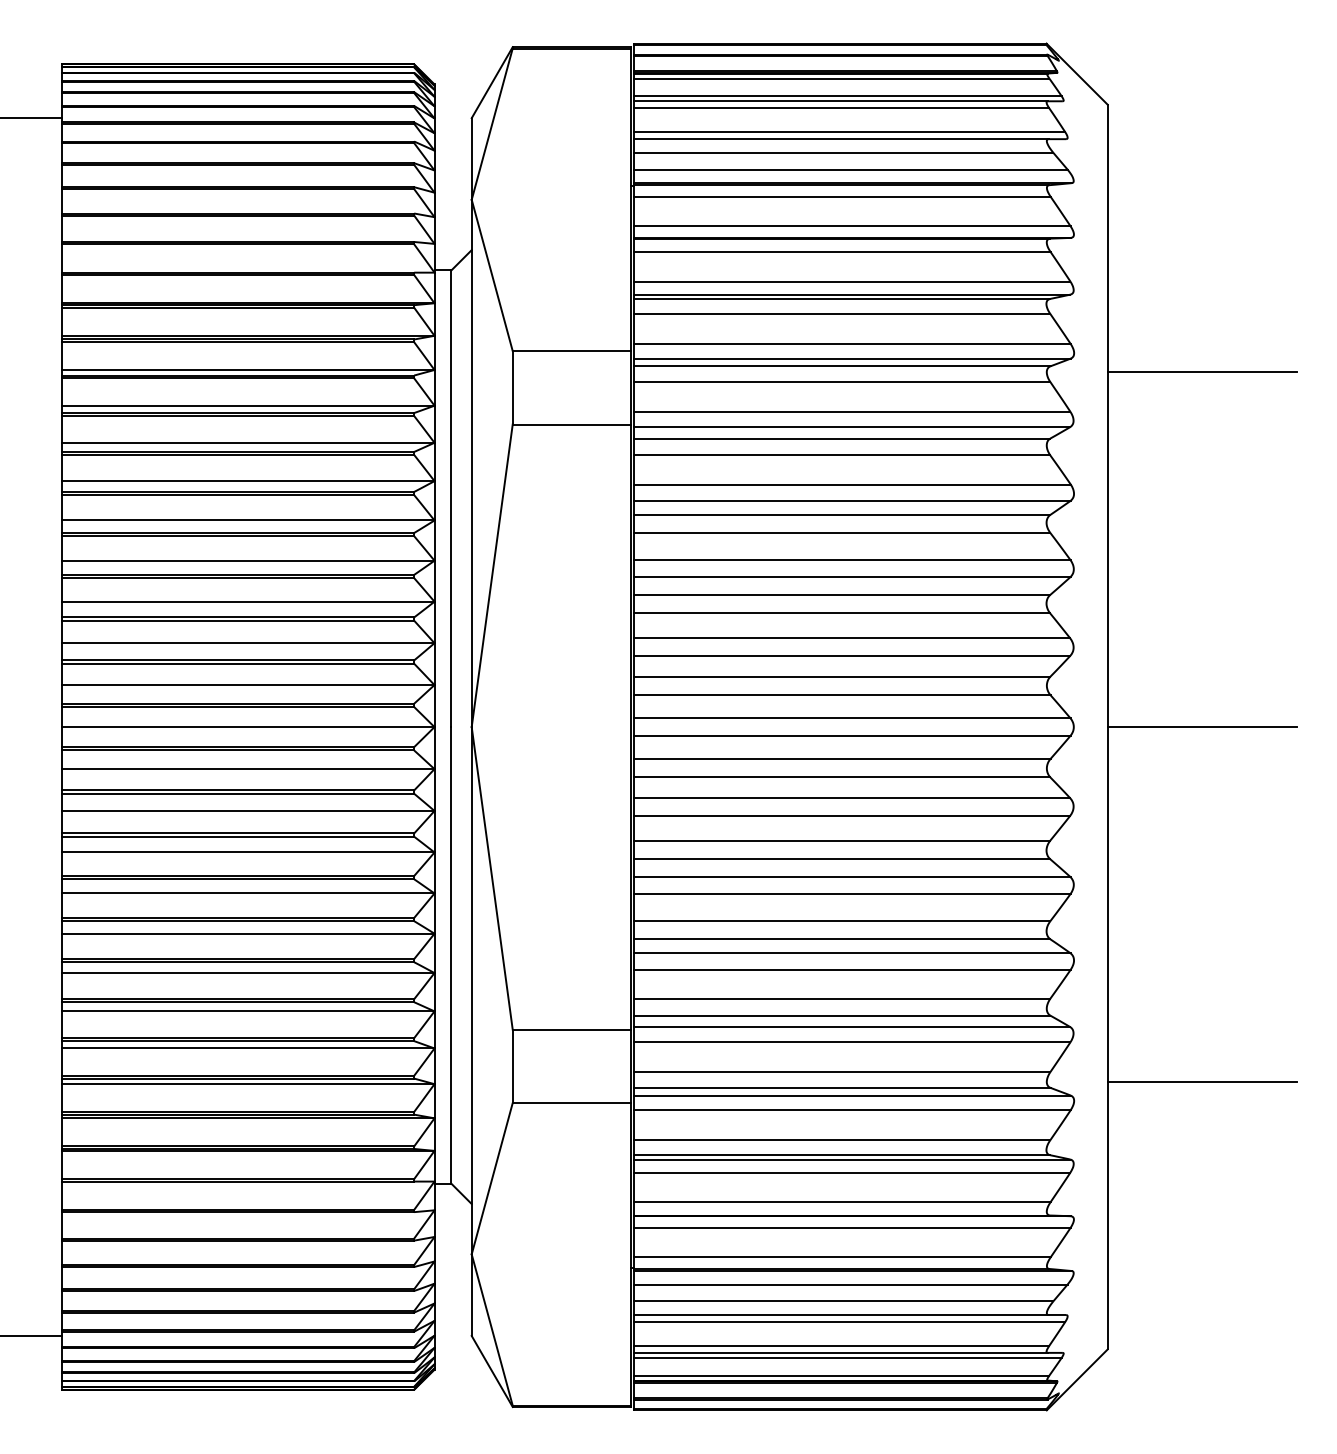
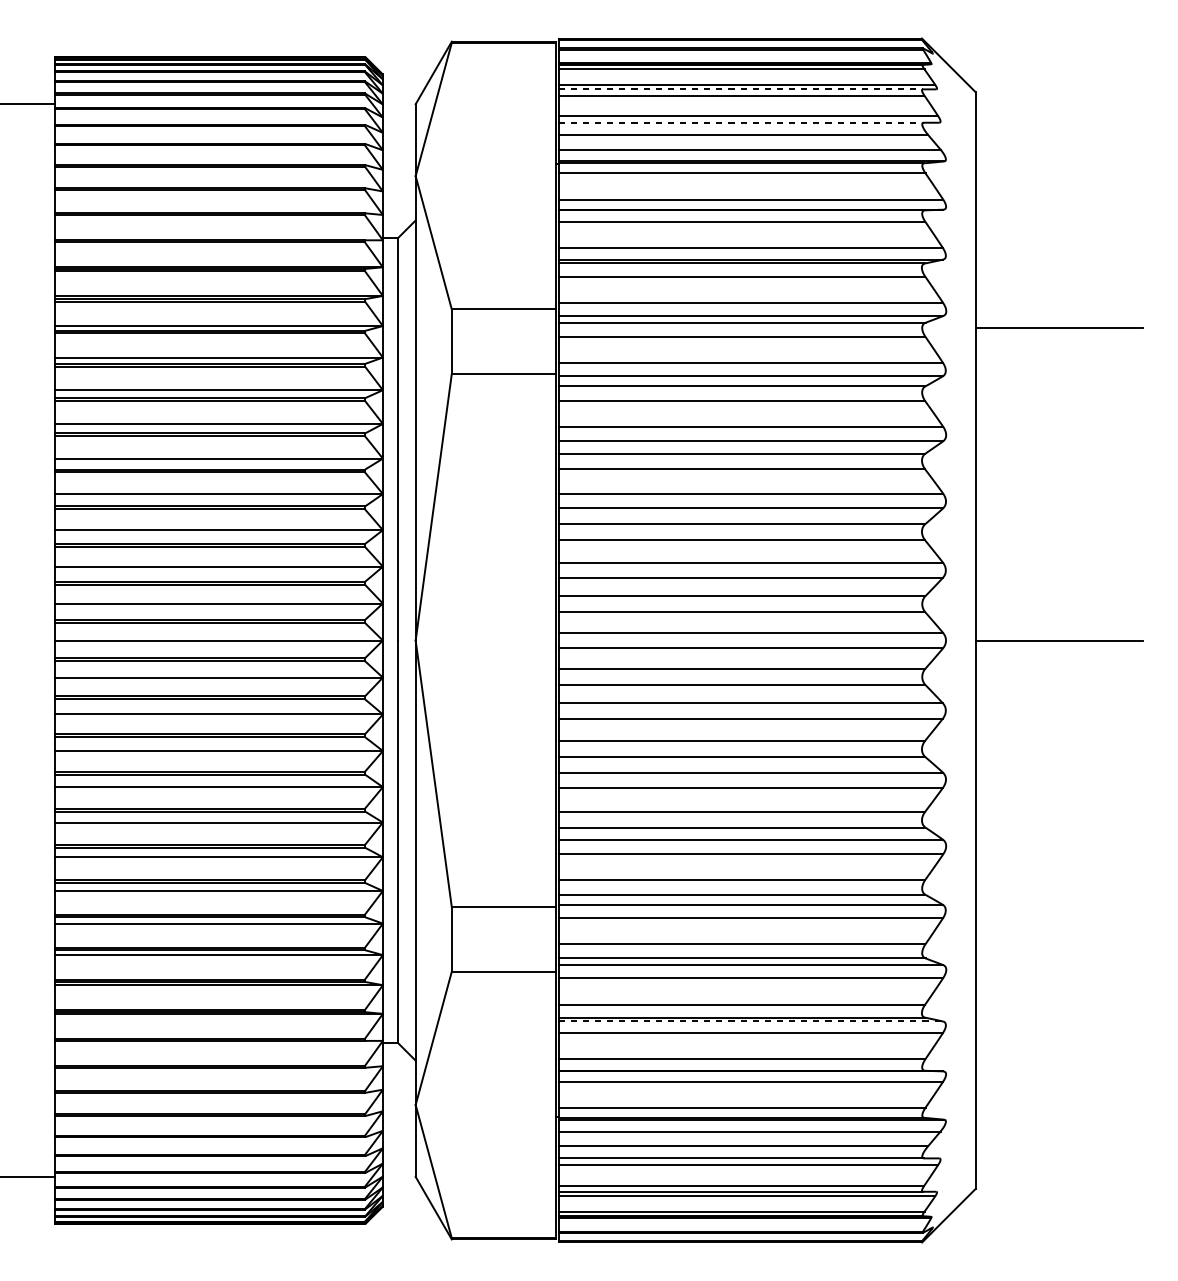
line: (840, 101) -> (740, 89), solid -> dashed
line: (841, 139) -> (741, 123), solid -> dashed
line: (1202, 1082) -> (1059, 953), removed
line: (852, 1159) -> (751, 1021), solid -> dashed

